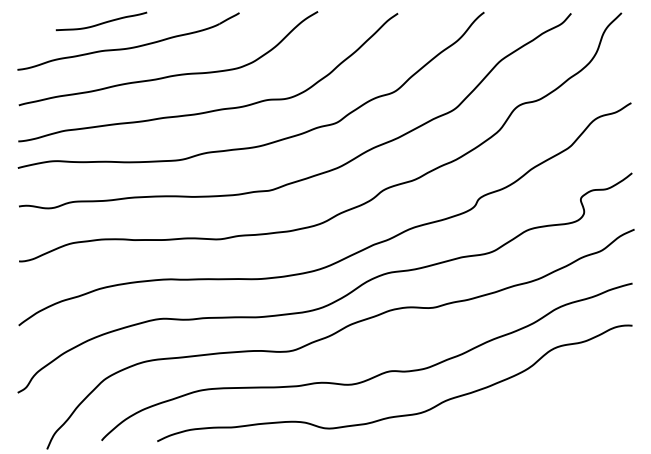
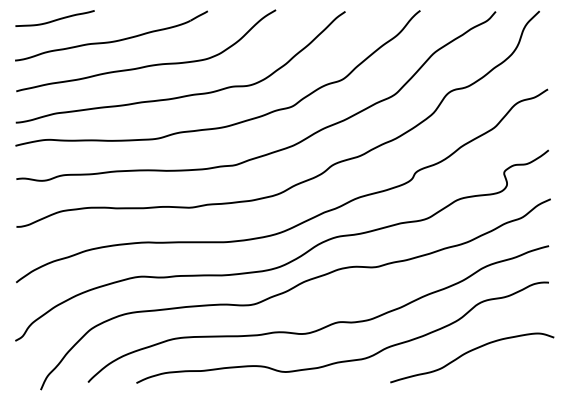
curve: (100, 22) -> (54, 19), moved
curve: (540, 406) -> (469, 352), added

